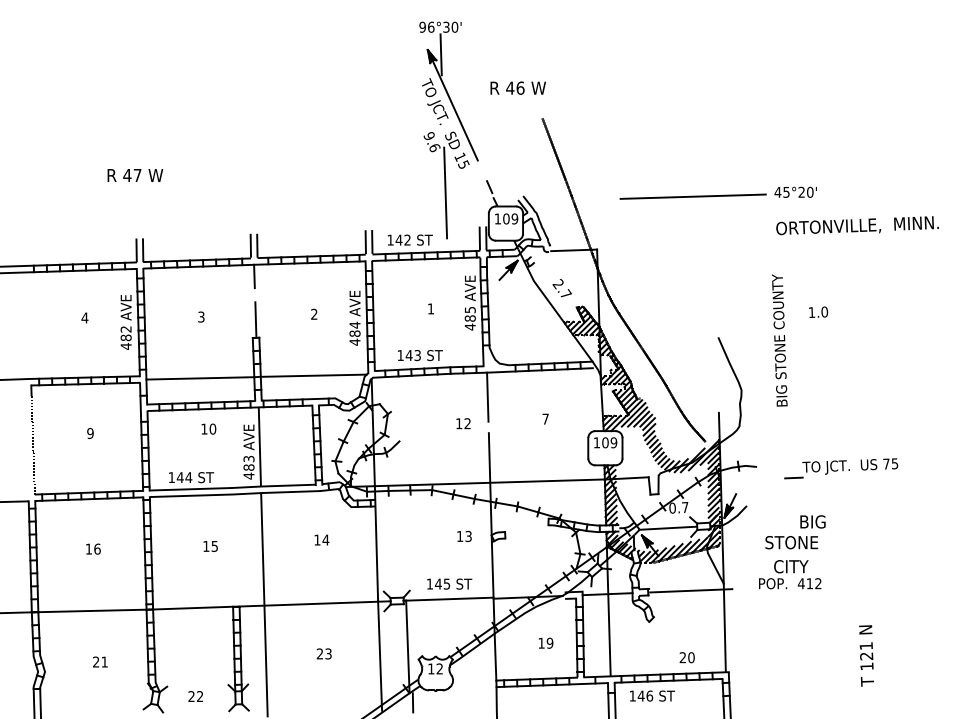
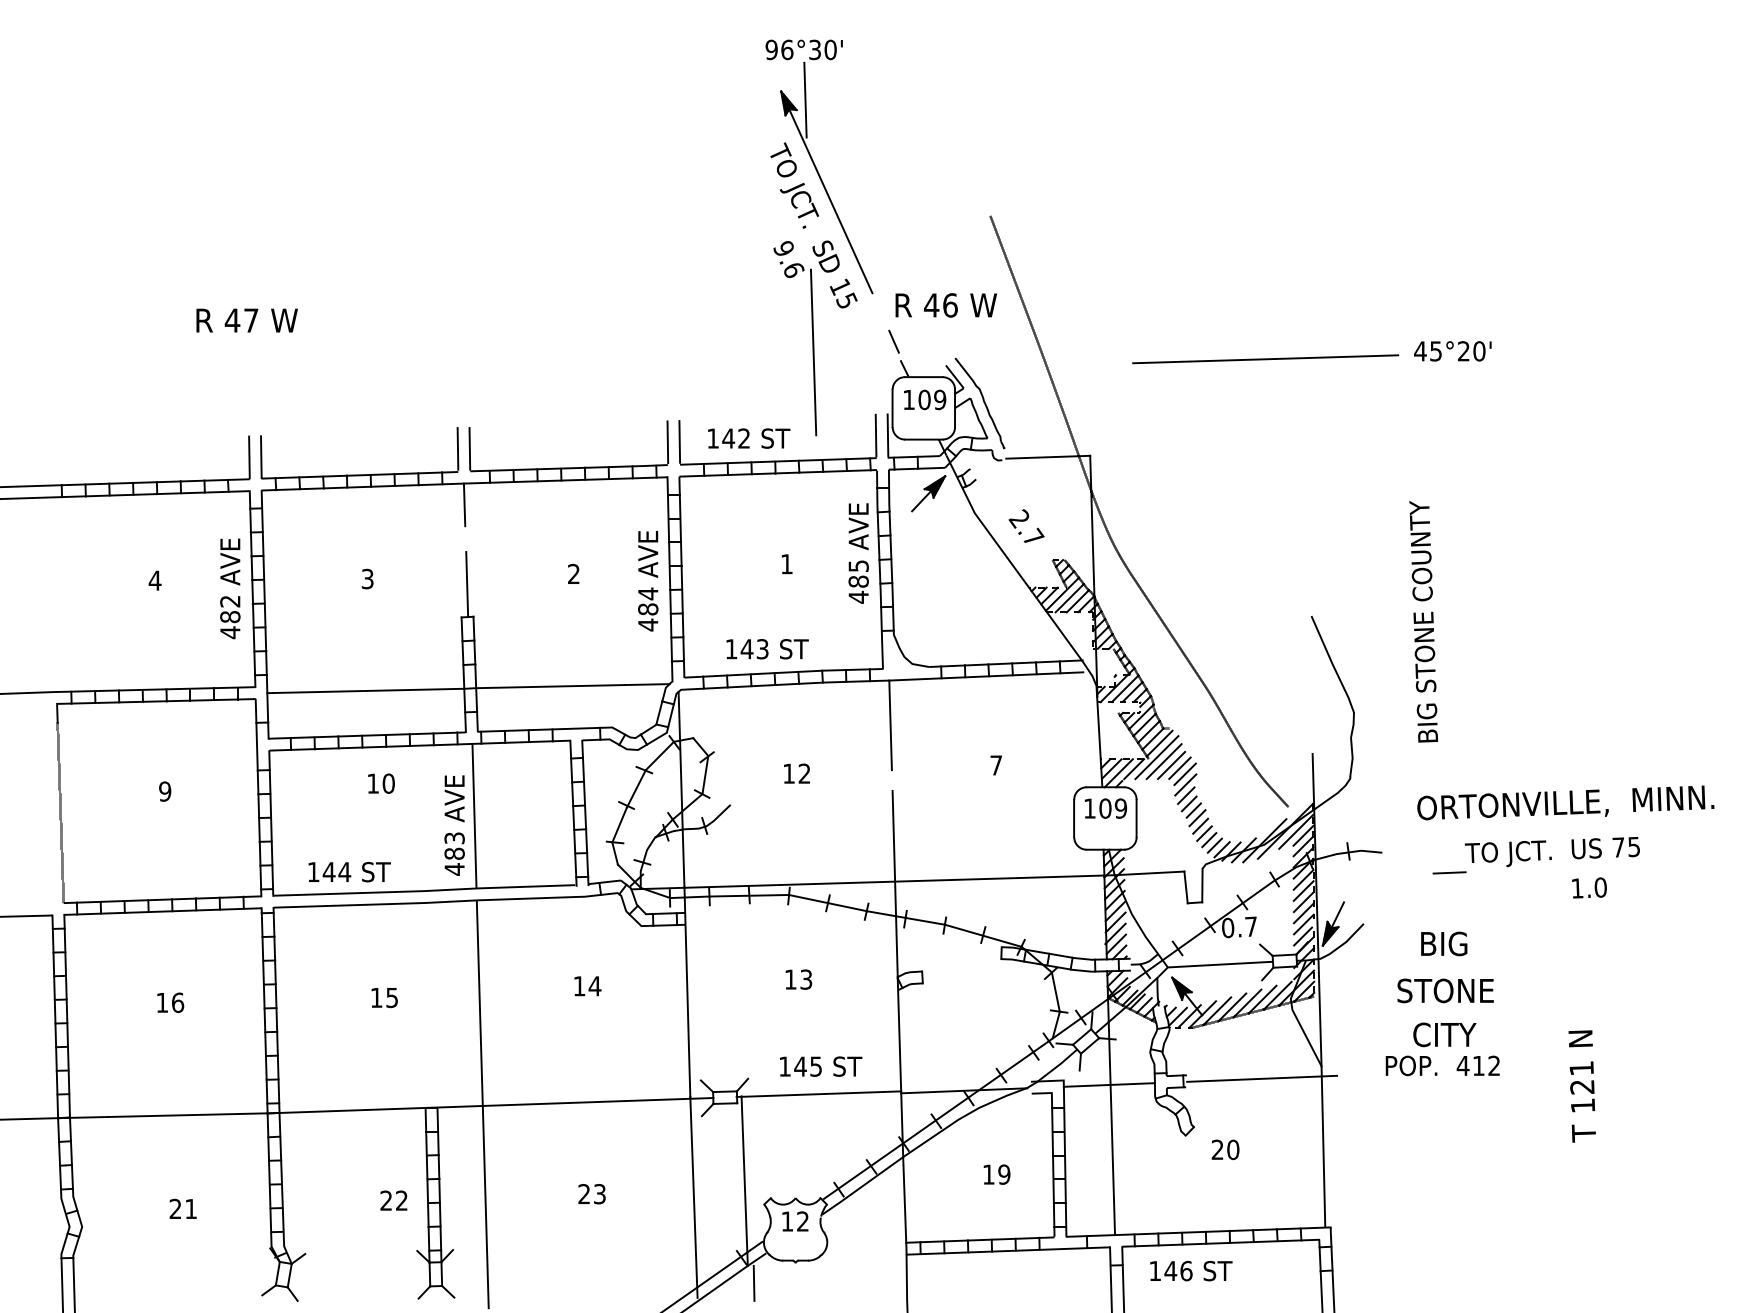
text: (517, 87) -> (944, 304), moved
text: (857, 225) -> (1565, 802), moved
text: (818, 311) -> (1589, 886), moved
text: (463, 423) -> (796, 773), moved
text: (812, 521) -> (1443, 943), moved
text: (464, 536) -> (798, 979), moved
text: (866, 655) -> (1582, 1085), moved
text: (686, 657) -> (1224, 1149), moved
text: (195, 696) -> (393, 1200), moved

